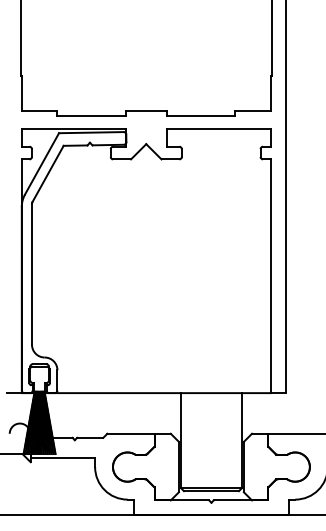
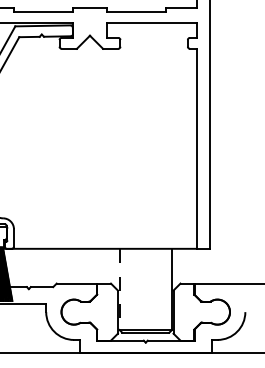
line: (180, 441) -> (119, 290), solid -> dashed

